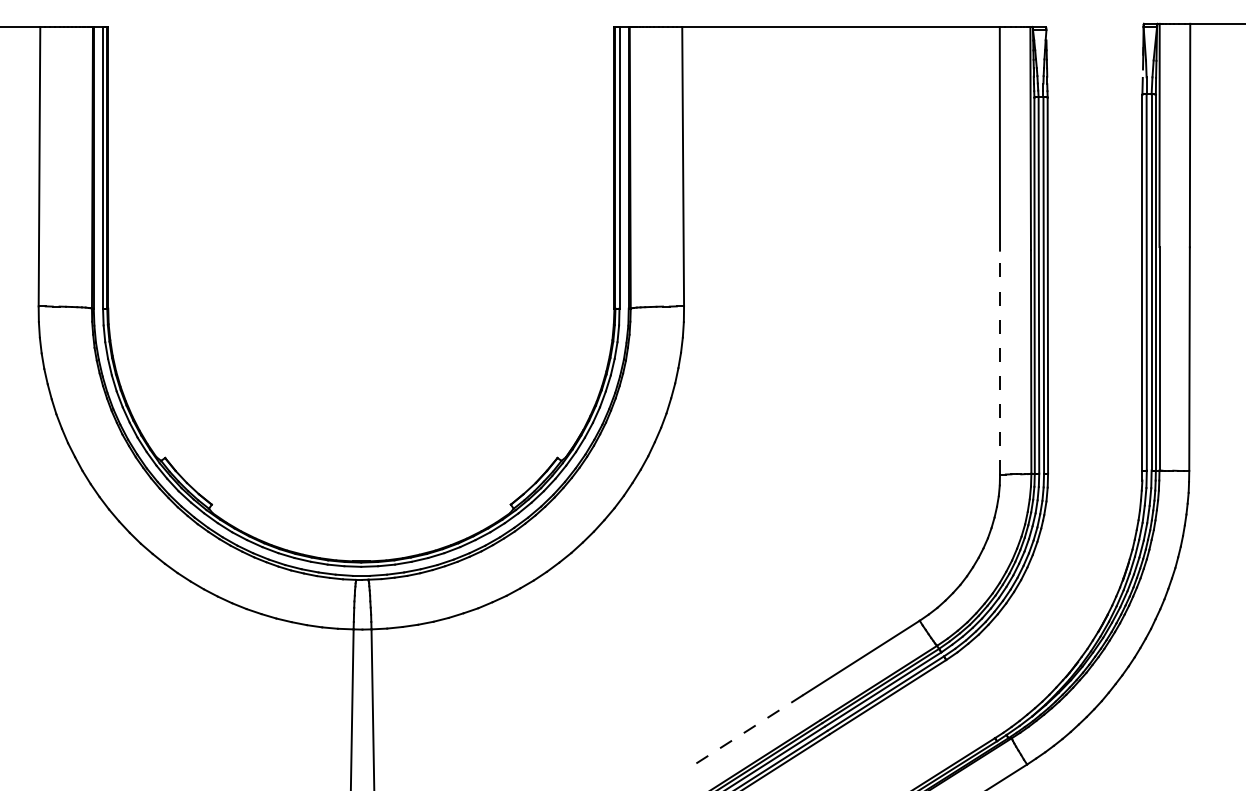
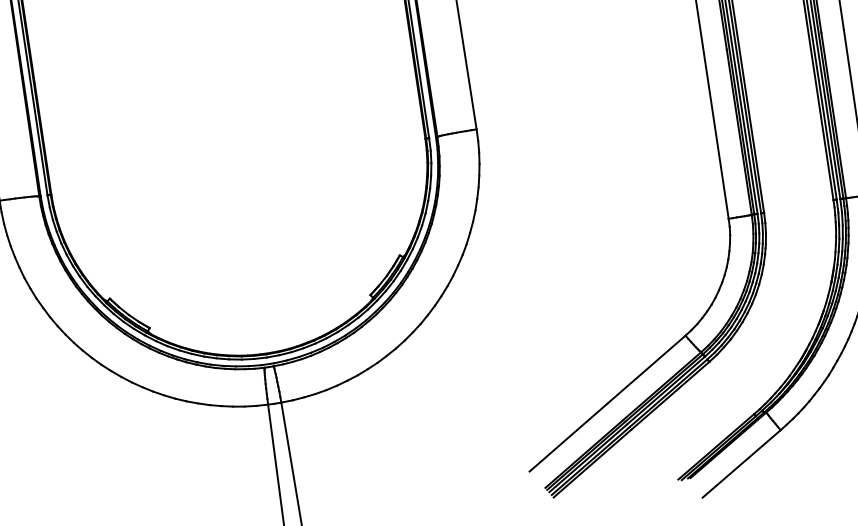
line: (1000, 362) -> (716, 135), dashed -> solid
line: (744, 732) -> (568, 437), dashed -> solid

